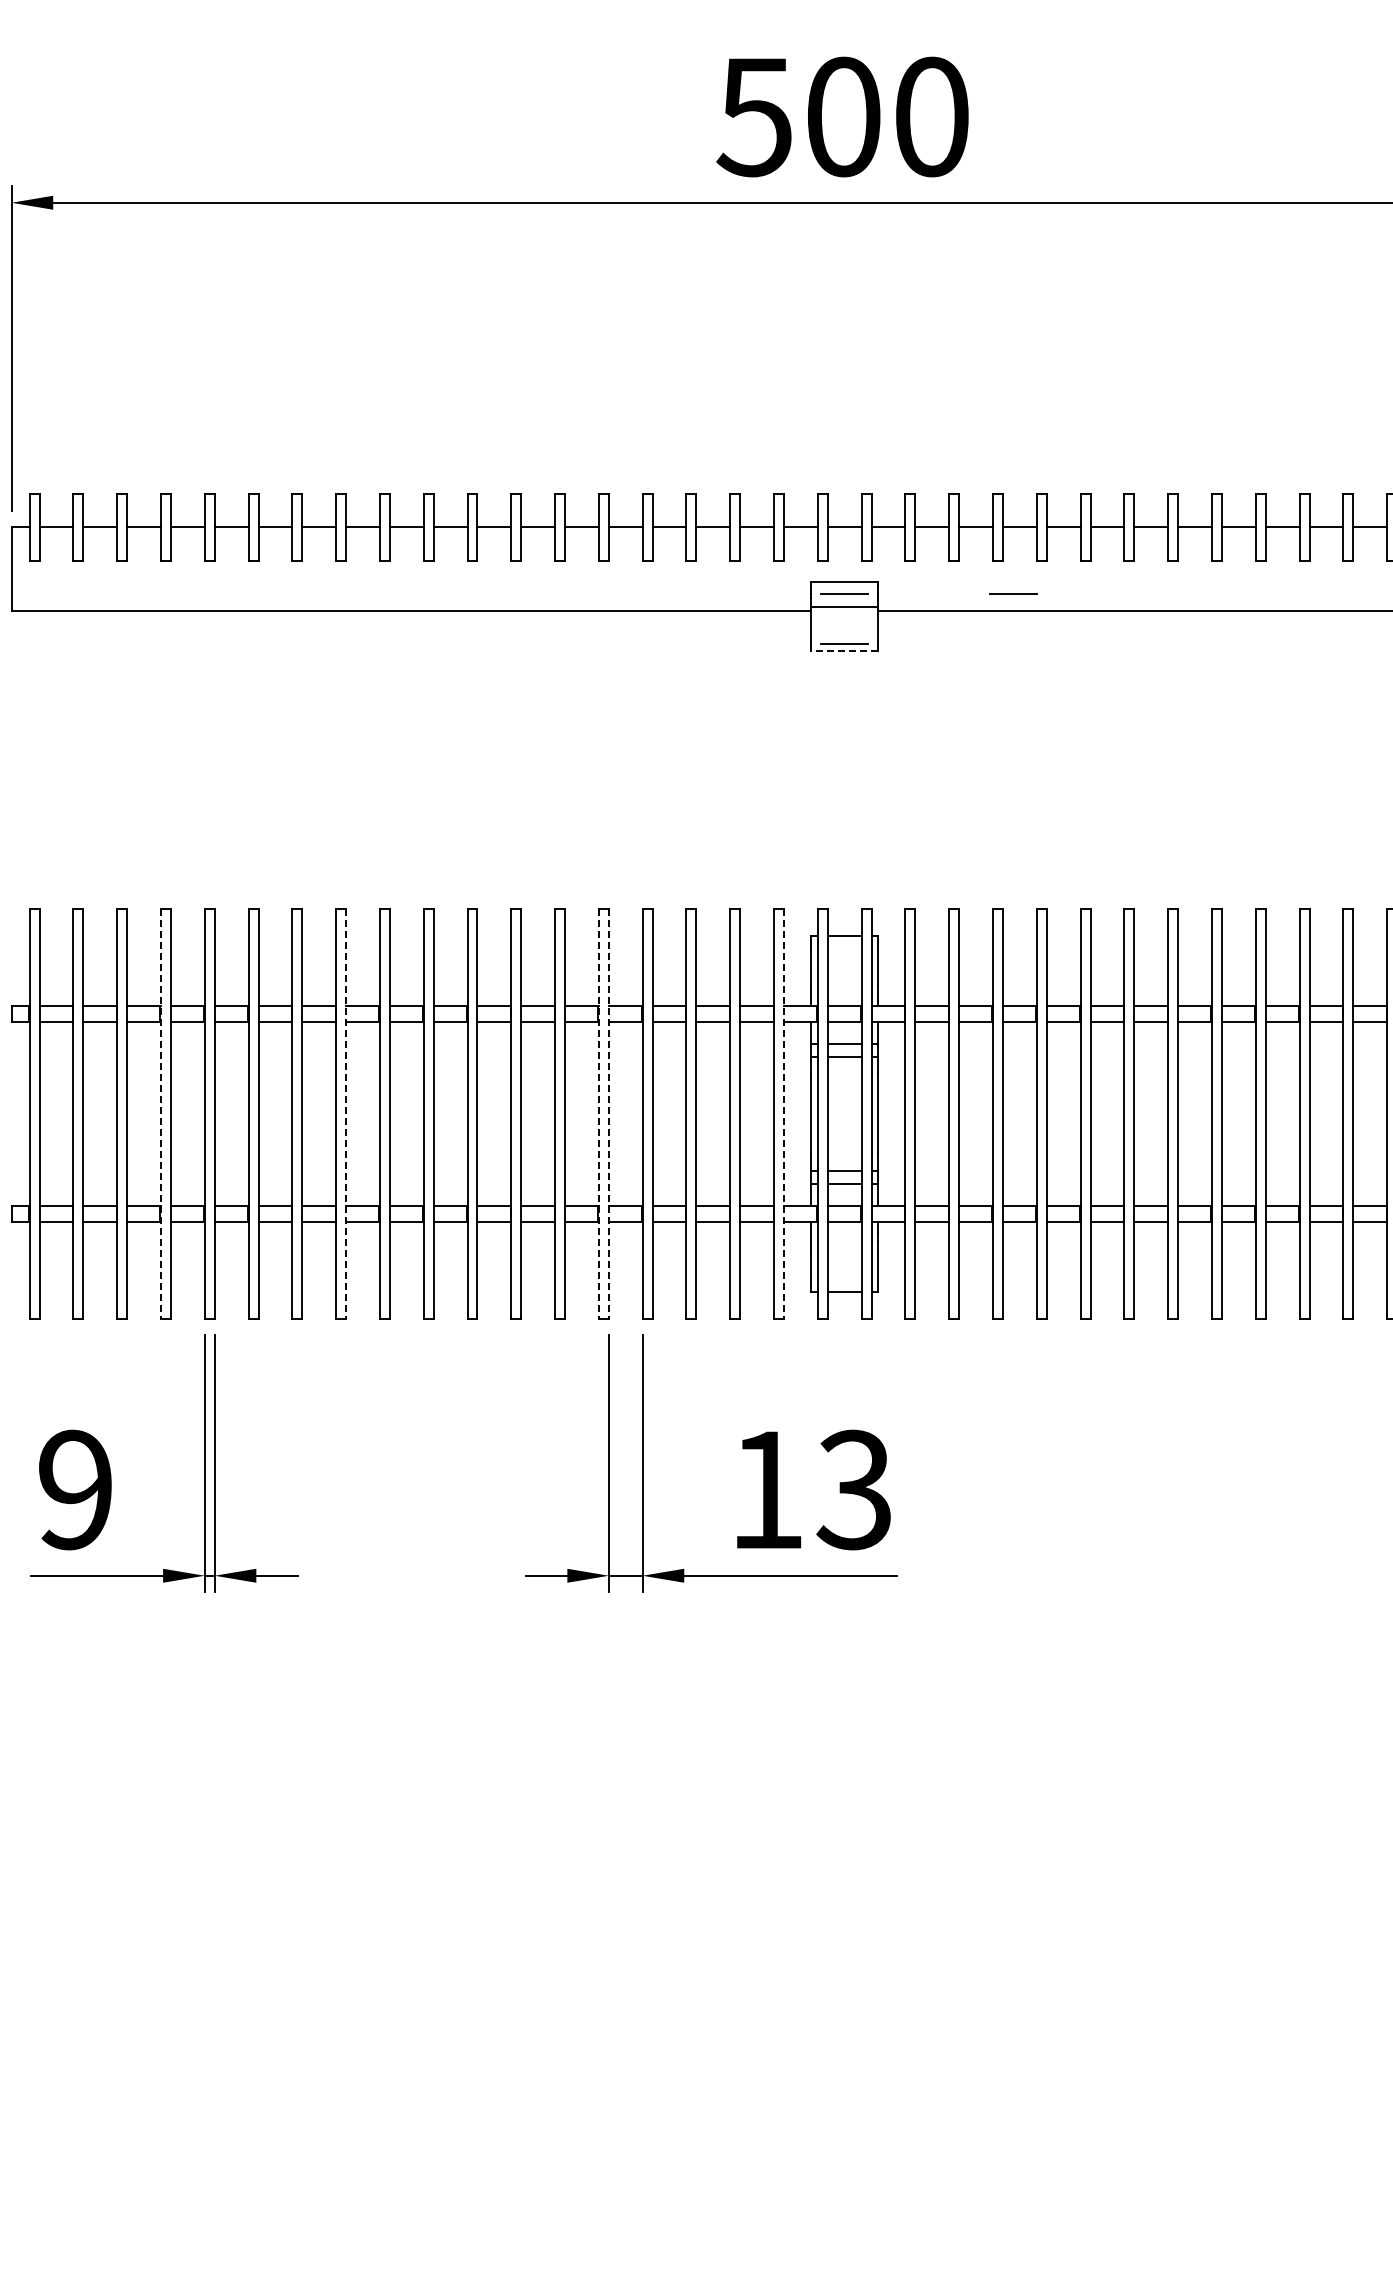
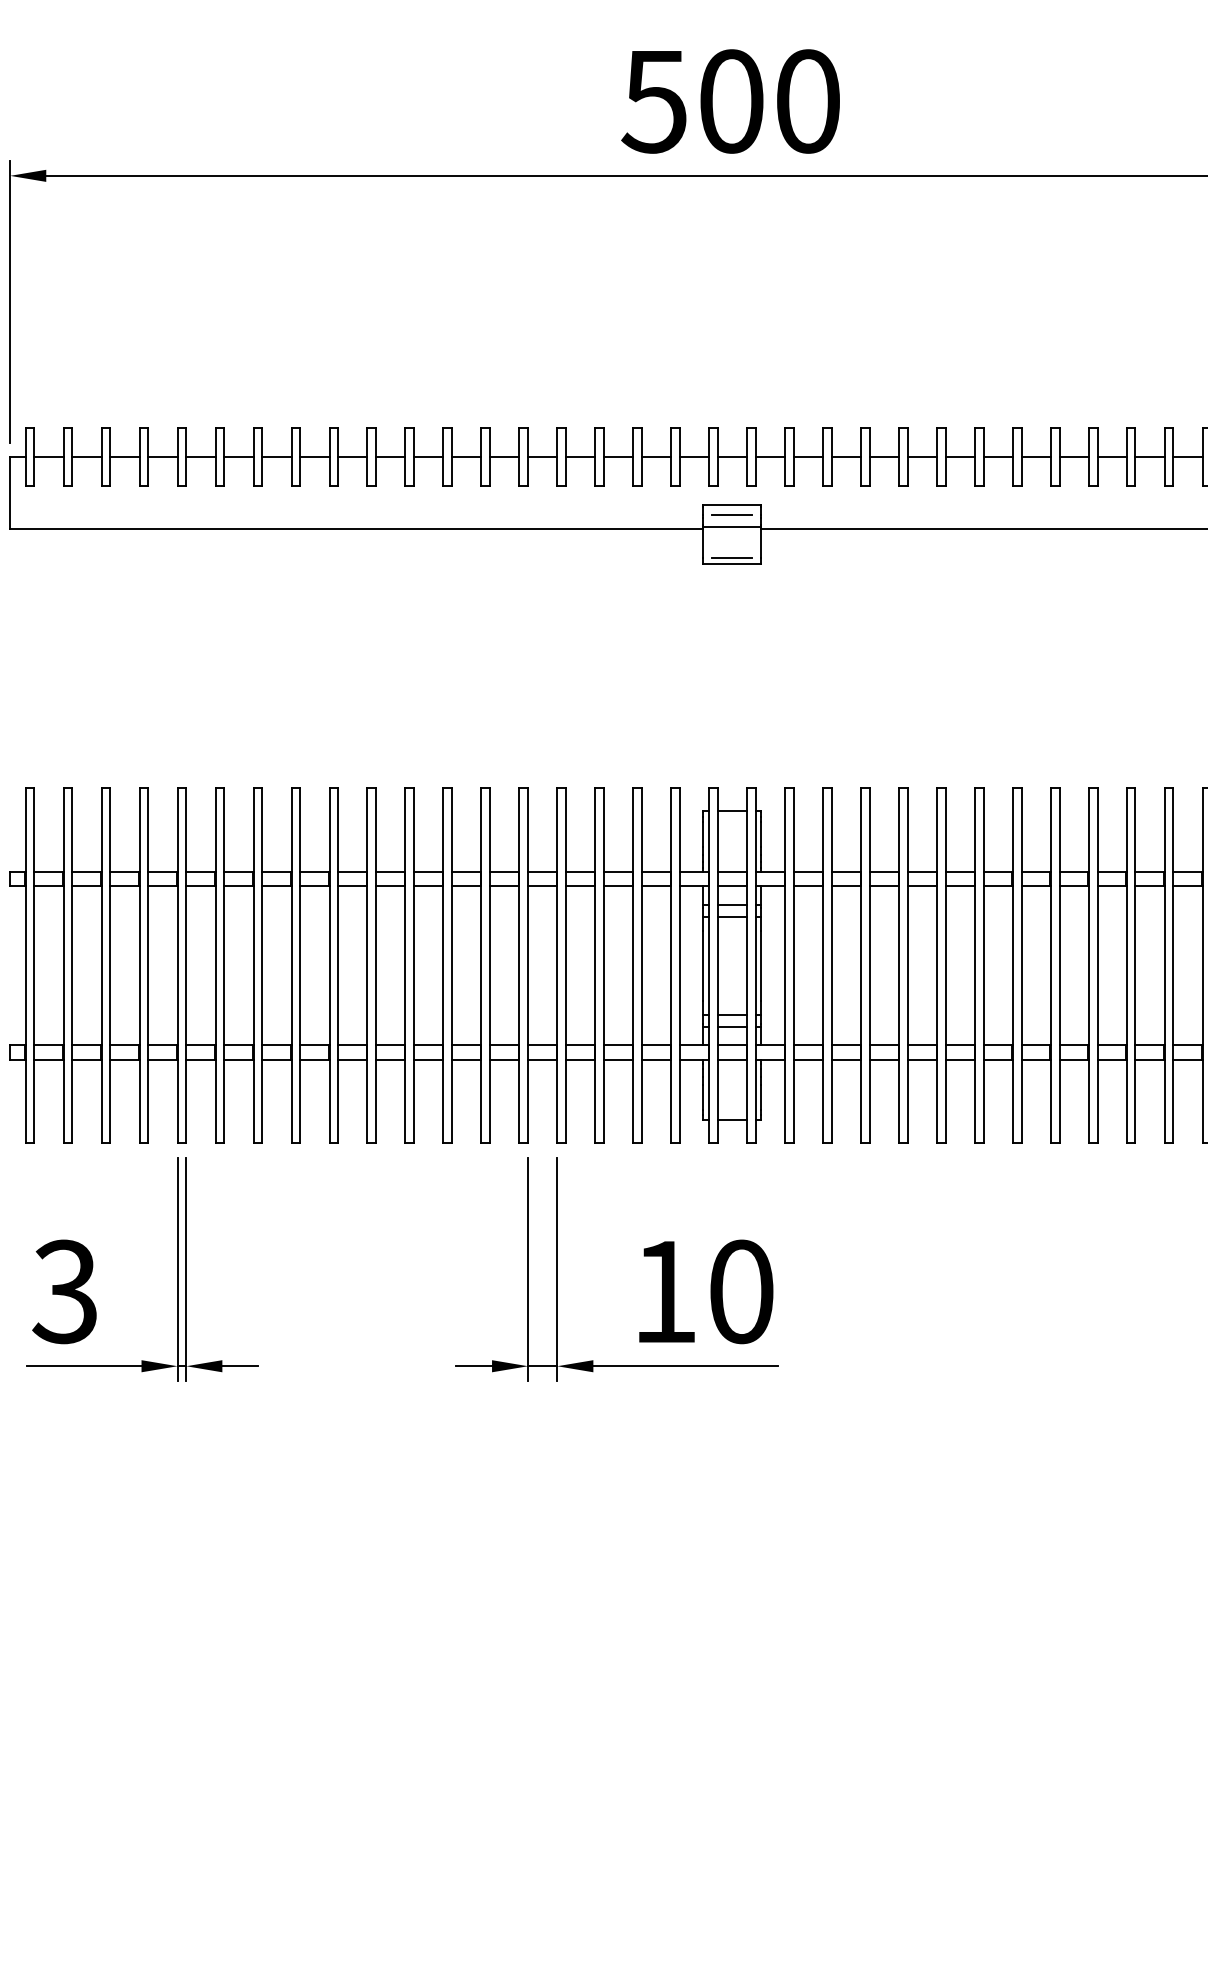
line: (1013, 593) -> (878, 514), removed
line: (843, 650) -> (731, 564), dashed -> solid
line: (160, 1113) -> (139, 965), dashed -> solid
line: (346, 1113) -> (300, 965), dashed -> solid
line: (598, 1113) -> (519, 965), dashed -> solid
line: (608, 1113) -> (527, 965), dashed -> solid
line: (784, 1113) -> (680, 965), dashed -> solid
text: (73, 1489) -> (63, 1291), 9 -> 3
text: (853, 1489) -> (740, 1291), 13 -> 10

